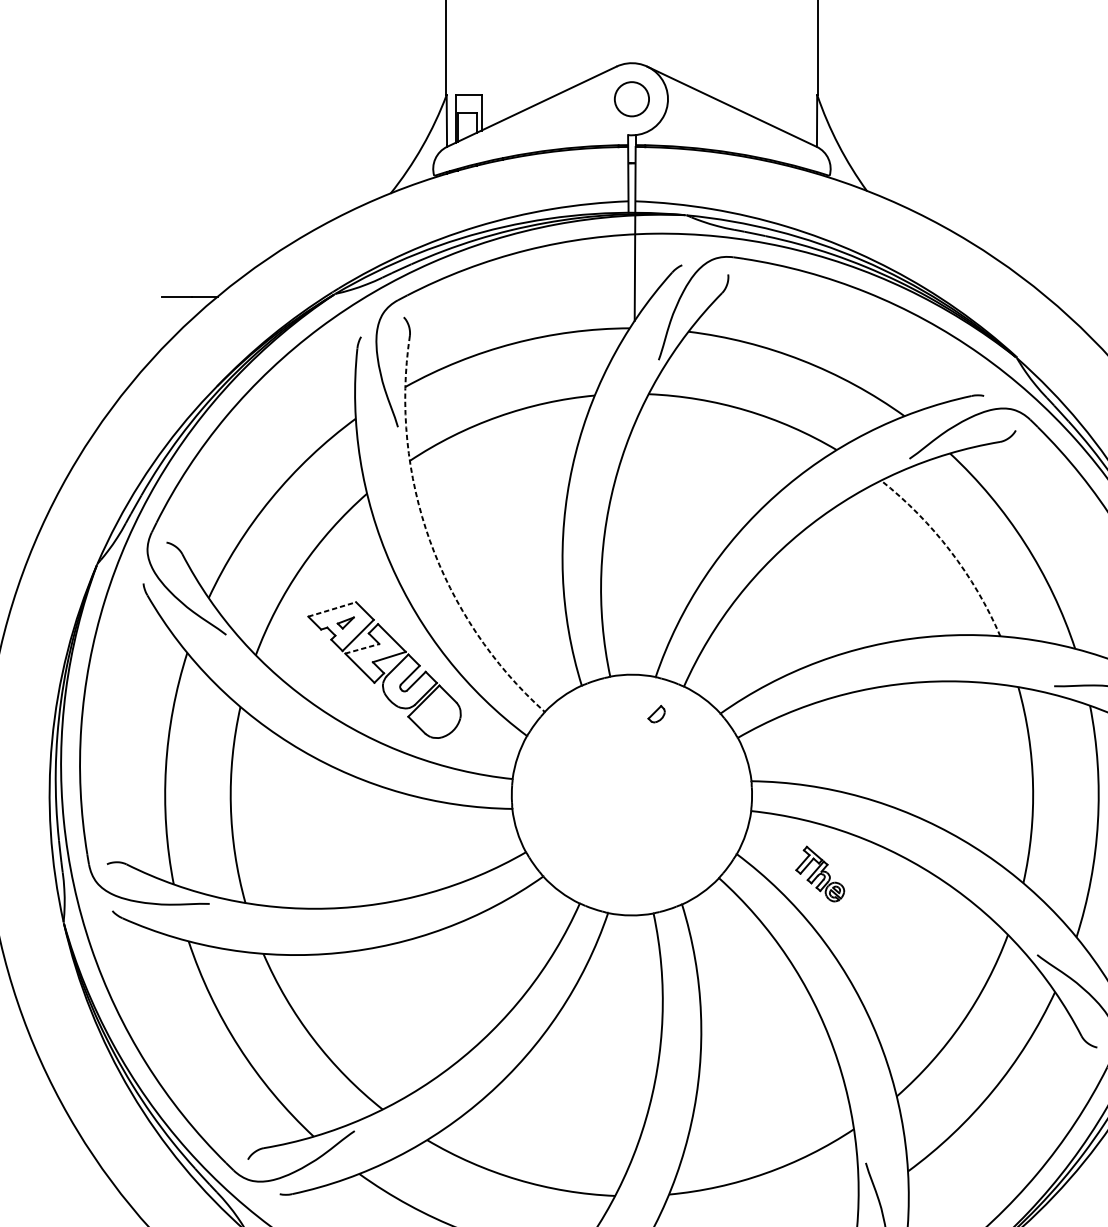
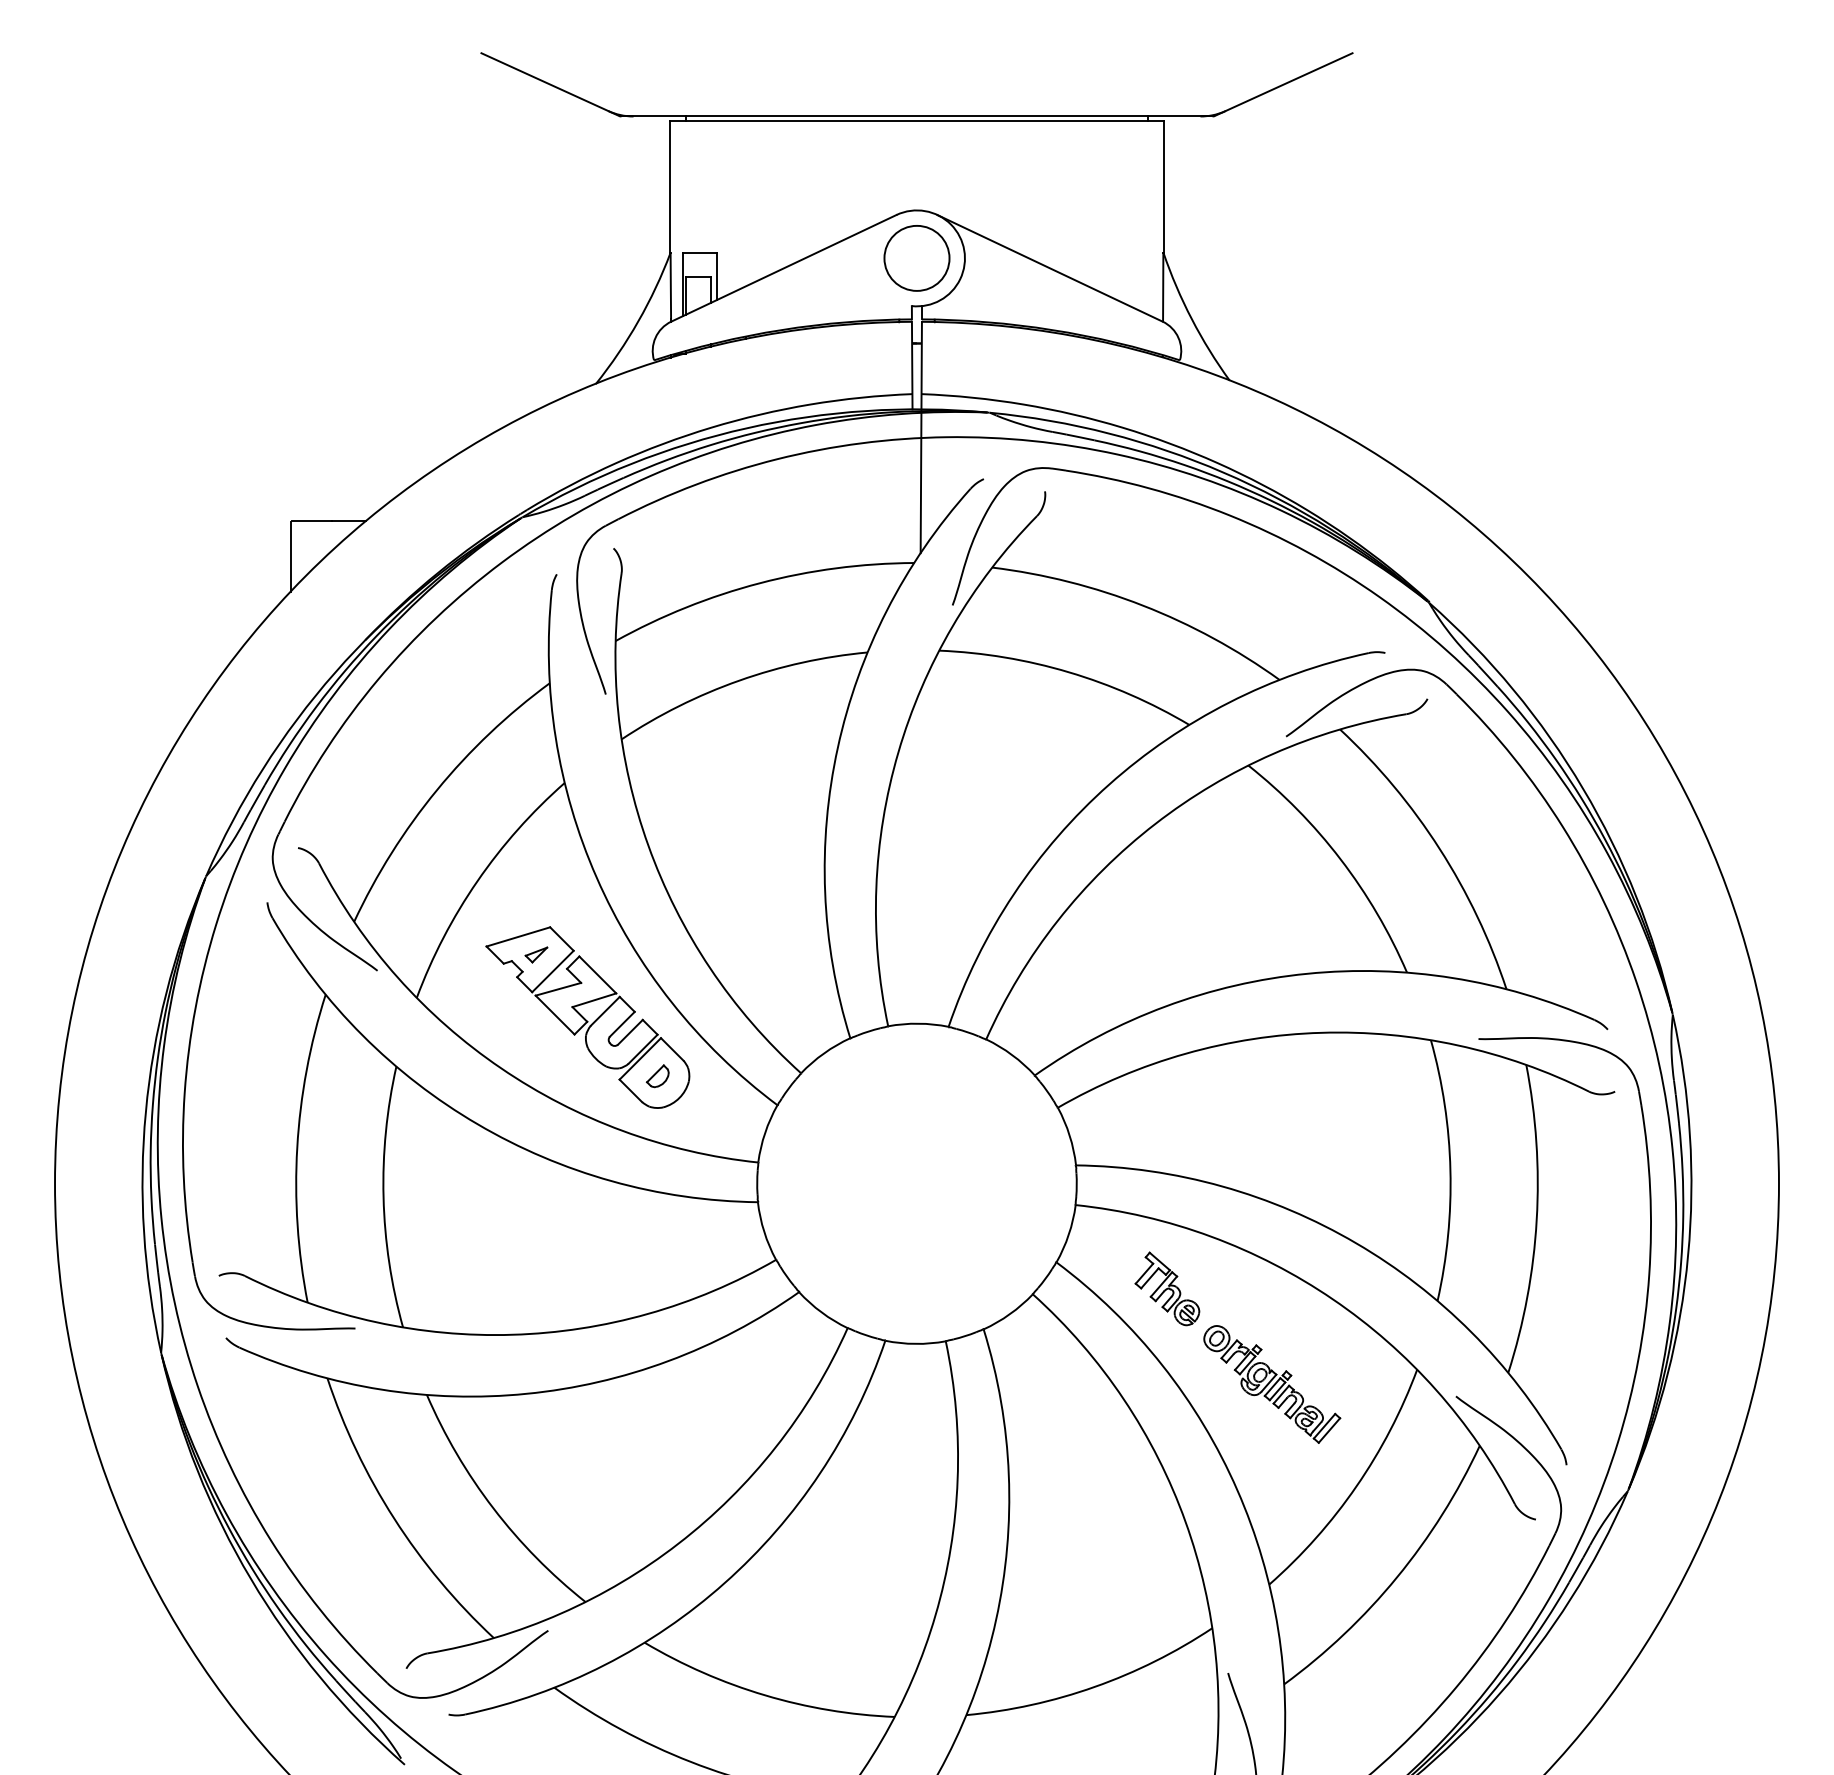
circle: (631, 98) -> (916, 257), size x1.43
line: (160, 323) -> (290, 556), added
arc: (430, 540) -> (648, 845), dashed -> solid
arc: (950, 551) -> (1340, 859), dashed -> solid
line: (332, 609) -> (518, 936), dashed -> solid
line: (362, 648) -> (558, 989), dashed -> solid
part: (656, 714) -> (657, 1076), moved
part: (899, 945) -> (1272, 1384), added

